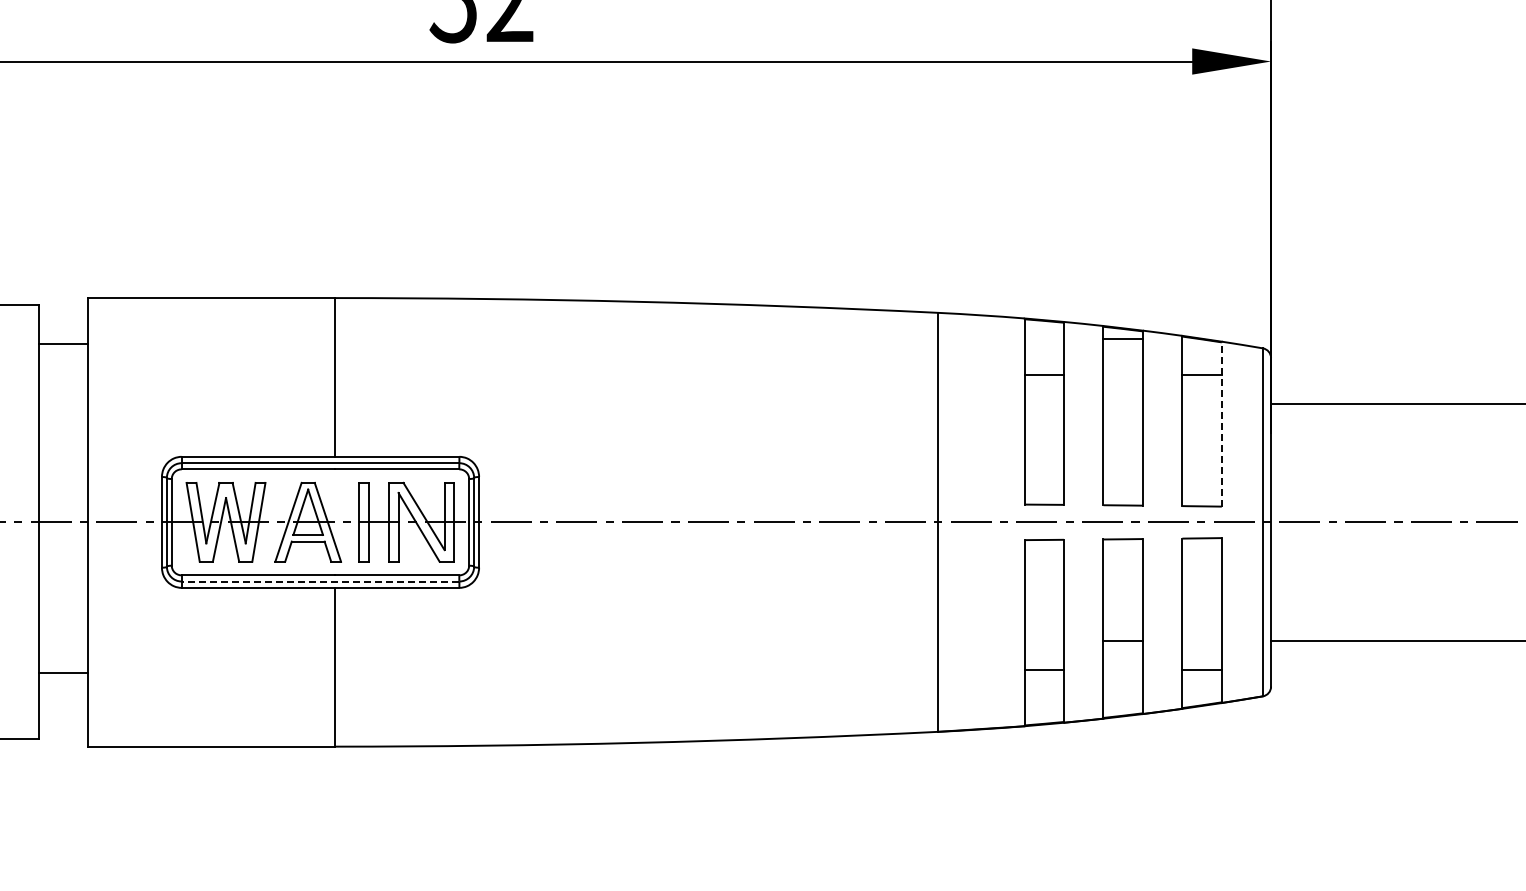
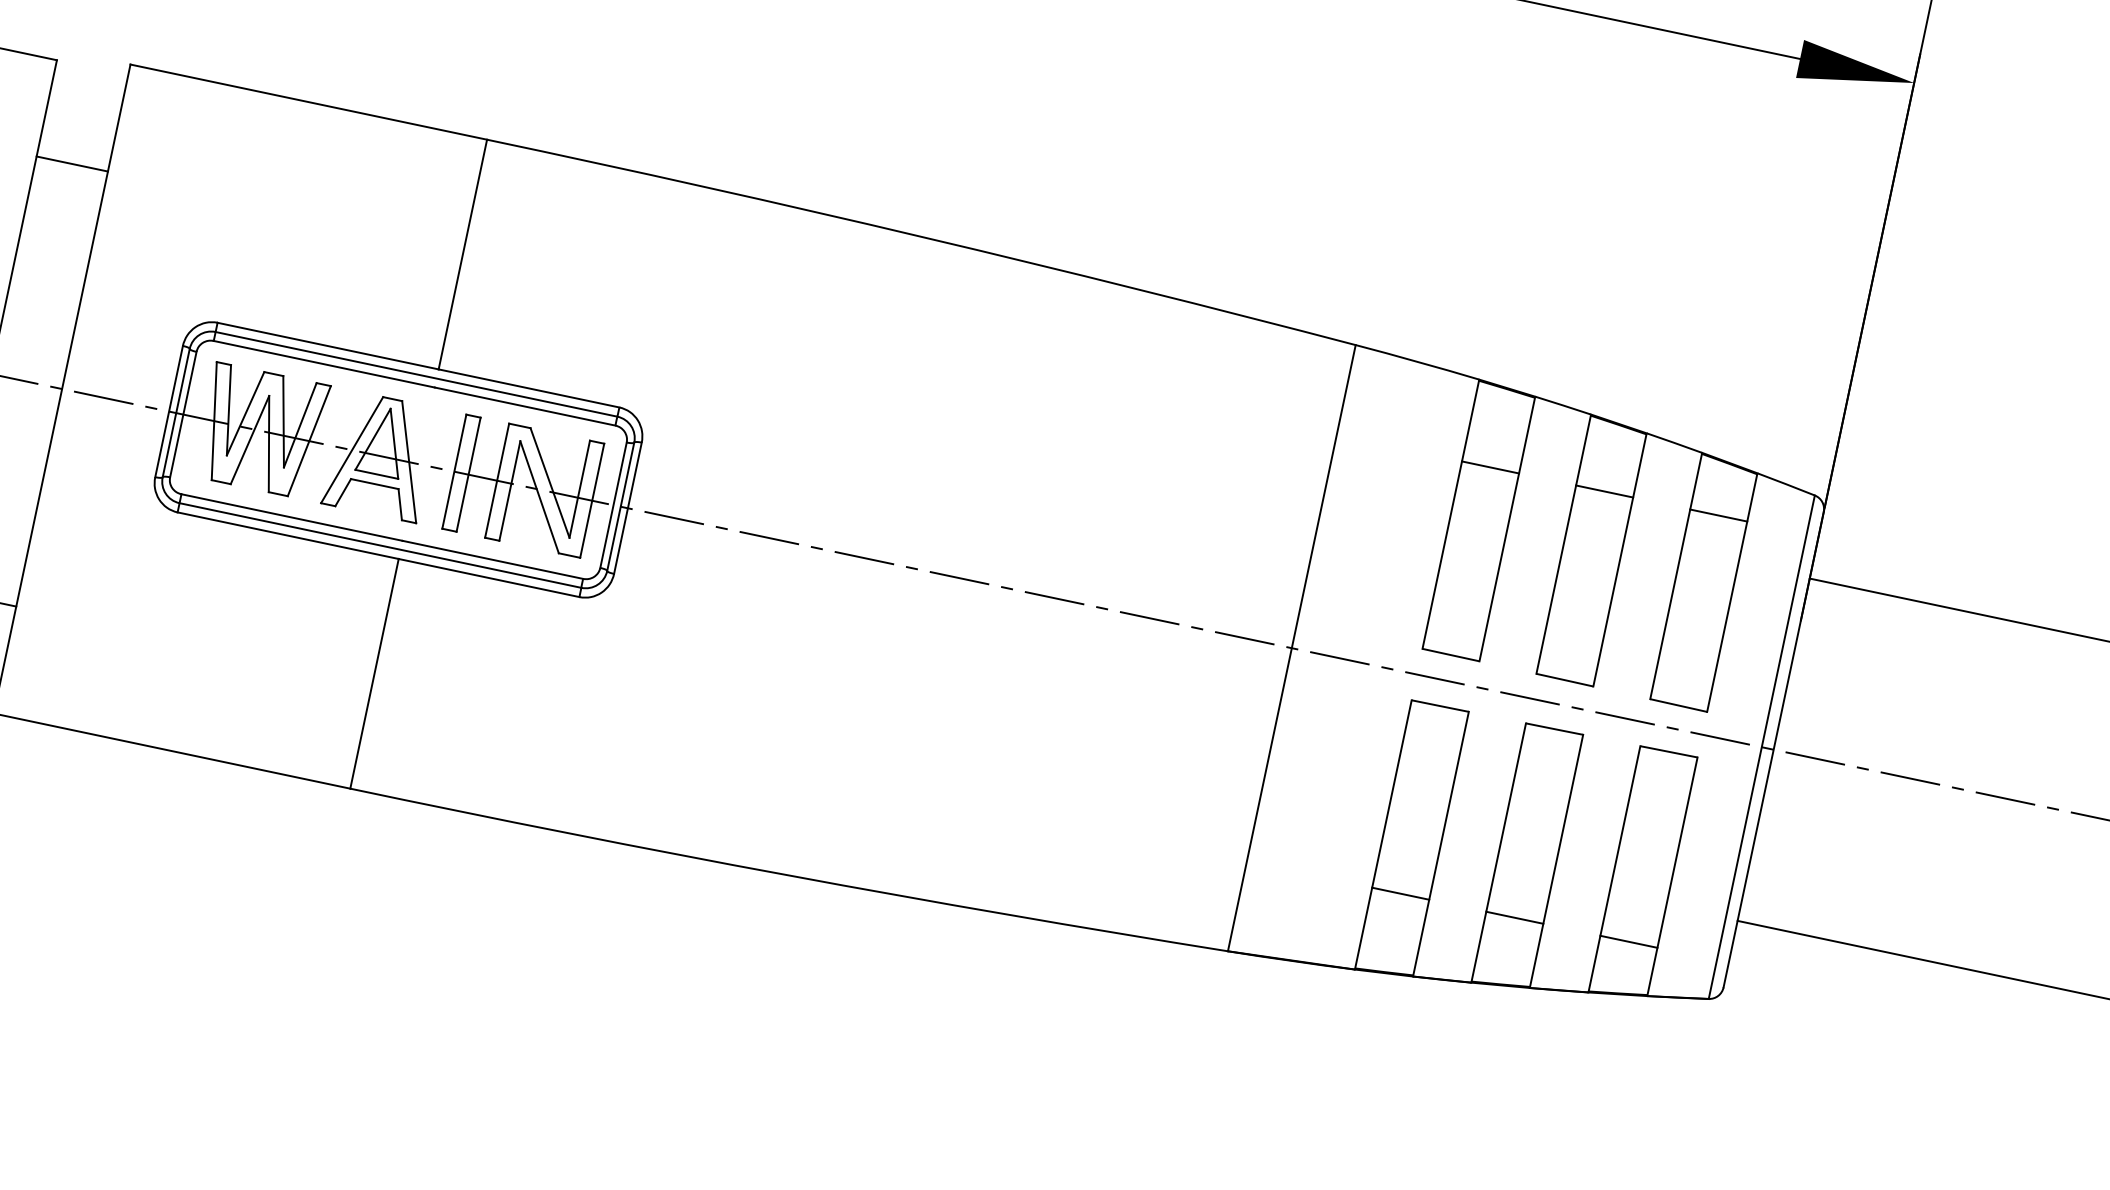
line: (1122, 339) -> (1603, 491), moved
line: (63, 344) -> (72, 164), moved
line: (1221, 424) -> (1731, 593), dashed -> solid
line: (320, 581) -> (380, 545), dashed -> solid
line: (1122, 640) -> (1513, 917), moved

